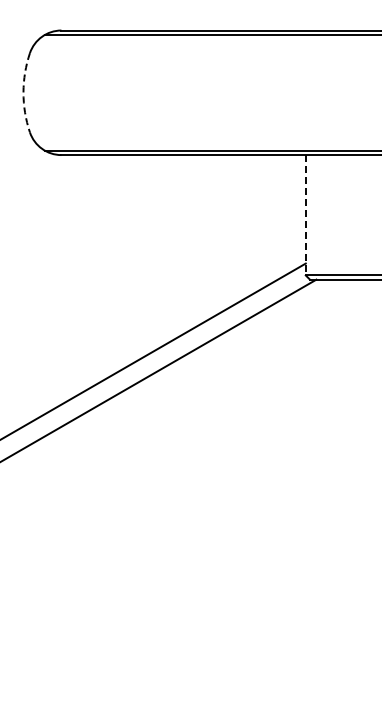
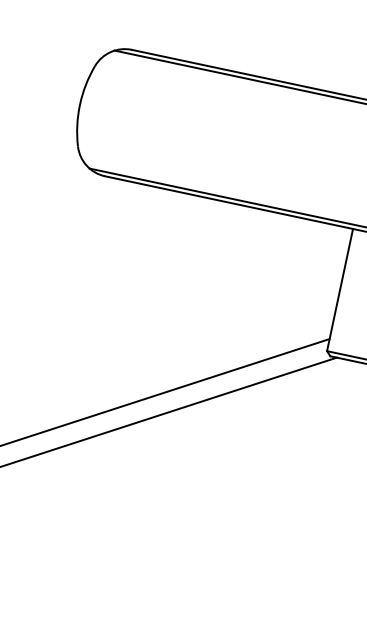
arc: (23, 92) -> (80, 104), dashed -> solid
line: (305, 215) -> (339, 290), dashed -> solid

